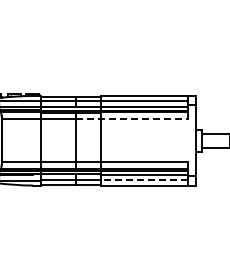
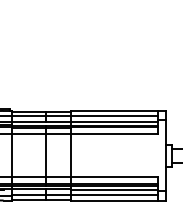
line: (132, 119) -> (102, 134), dashed -> solid
line: (144, 180) -> (114, 195), dashed -> solid

